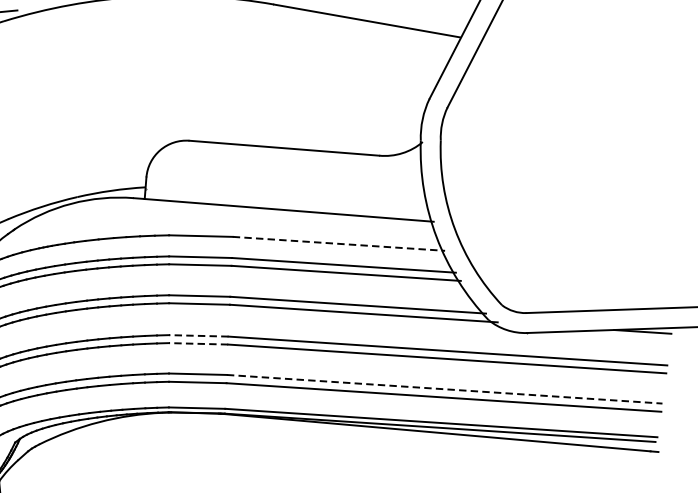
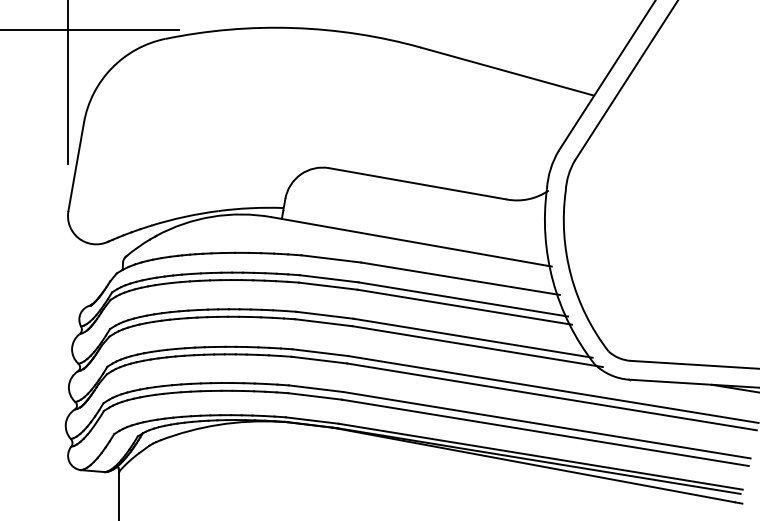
line: (338, 243) -> (460, 278), dashed -> solid
line: (197, 335) -> (319, 352), dashed -> solid
line: (198, 344) -> (319, 360), dashed -> solid
line: (445, 389) -> (547, 425), dashed -> solid

